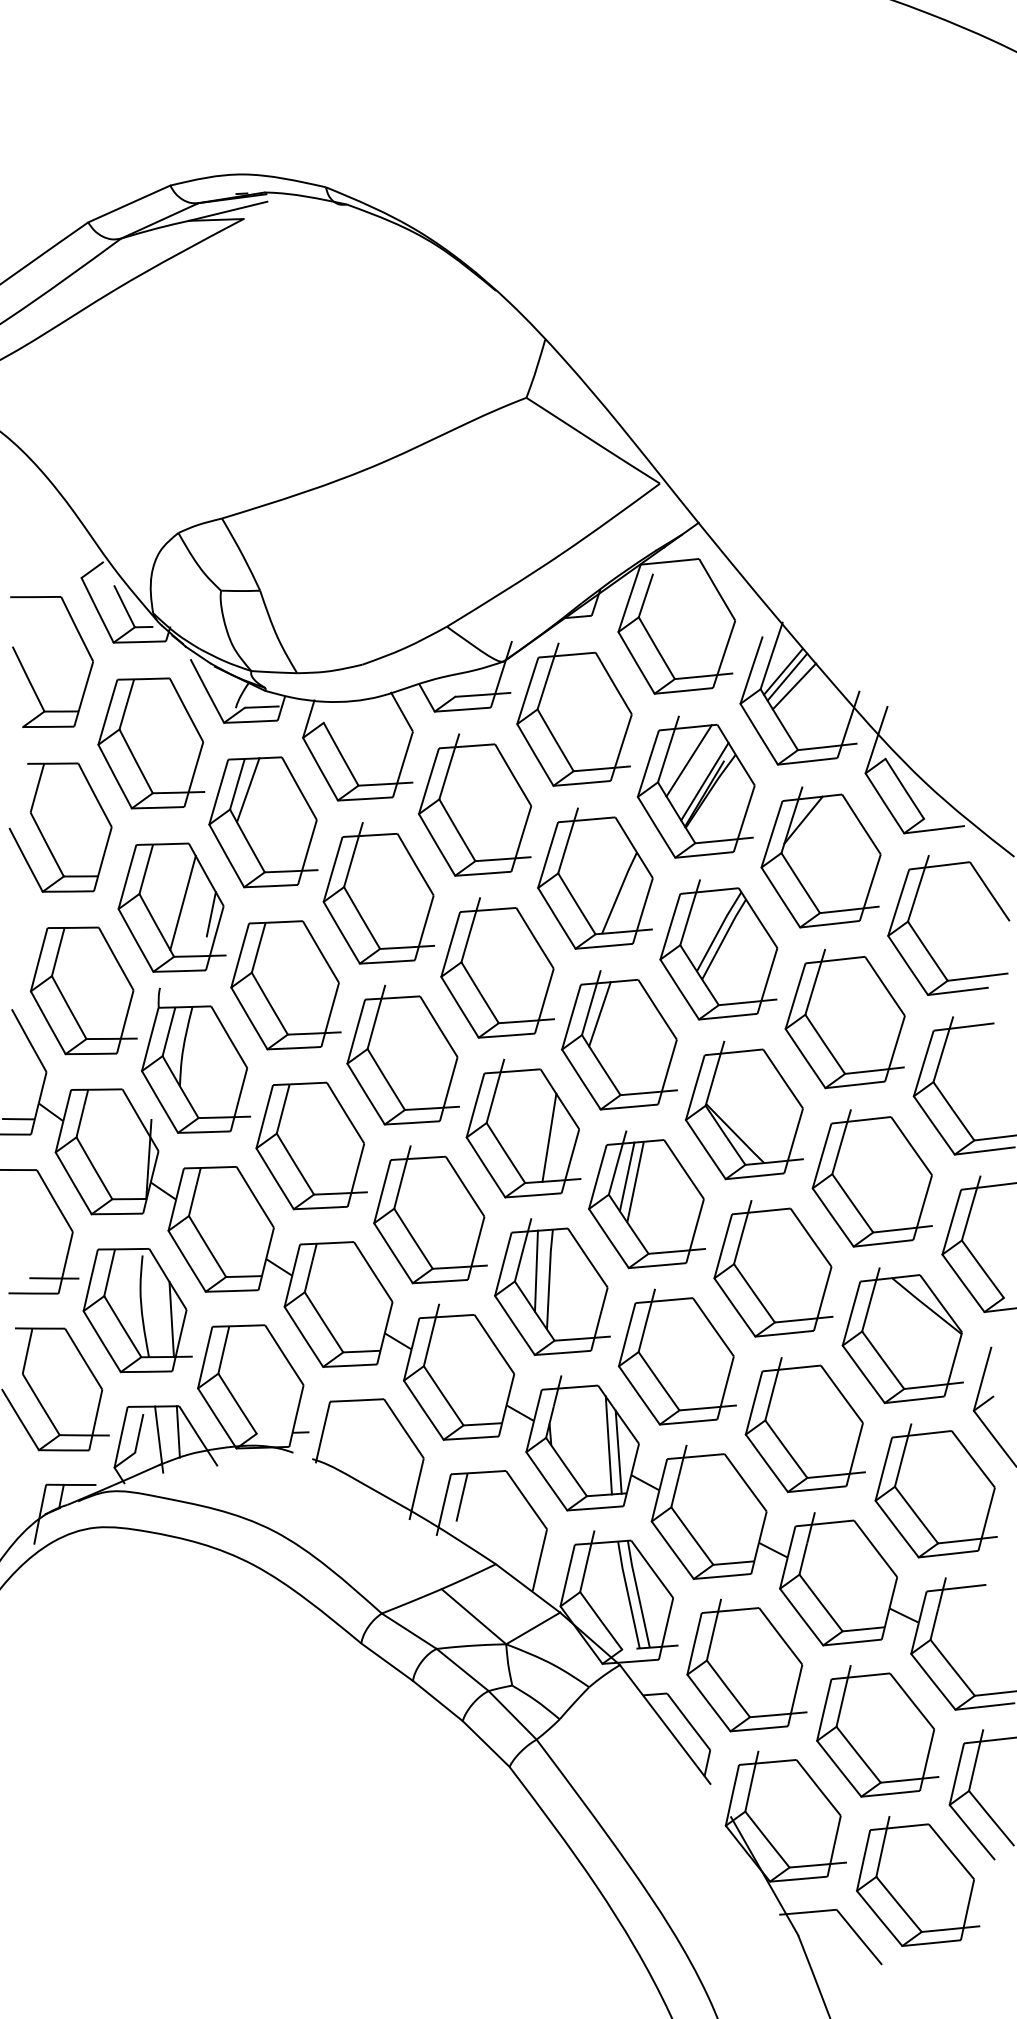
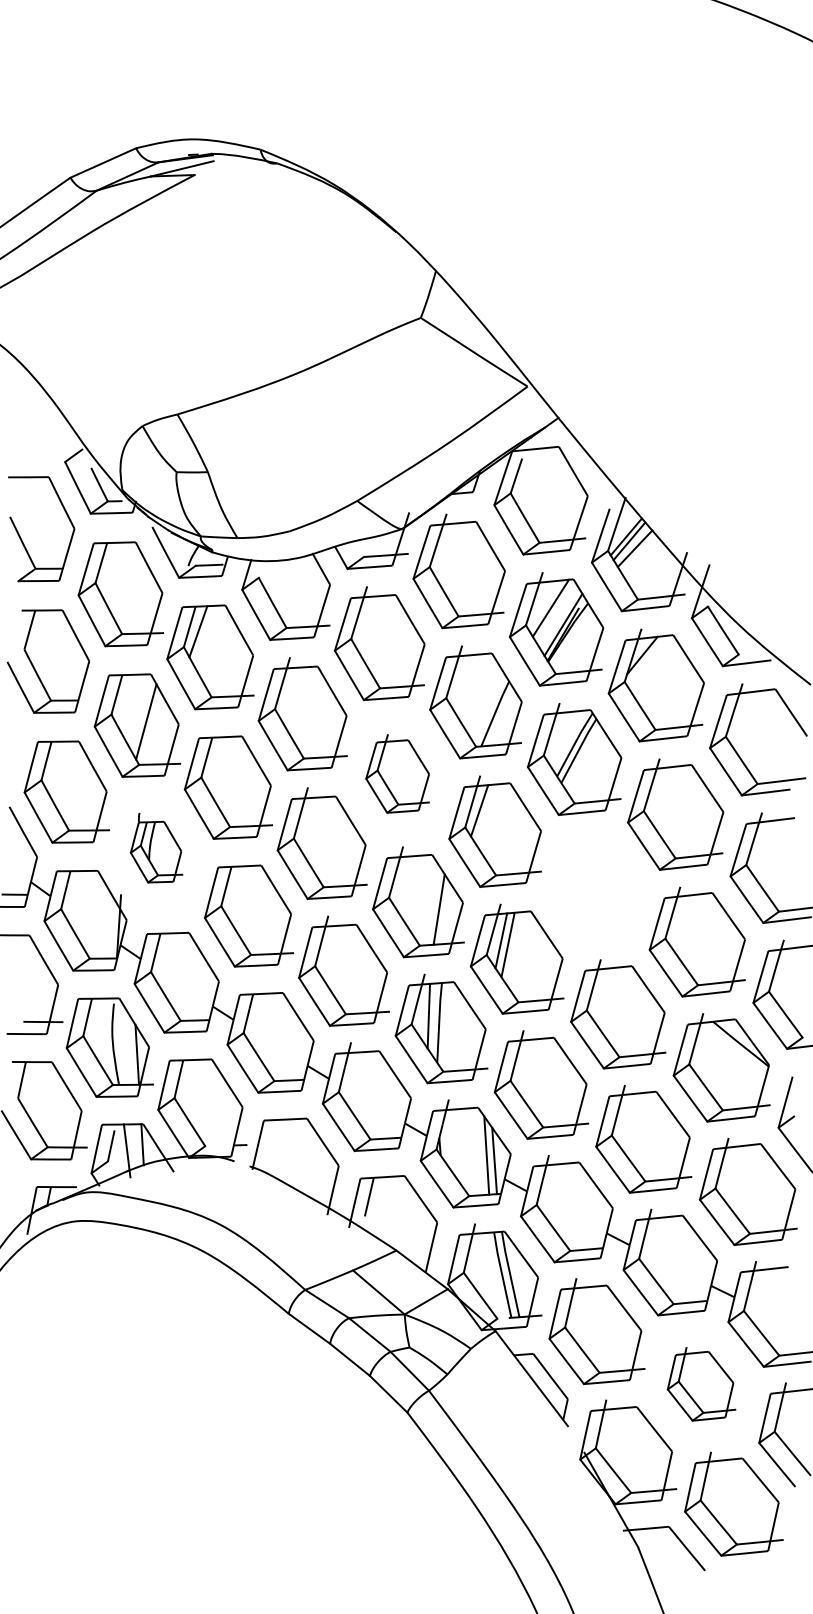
line: (210, 914) -> (168, 731), removed
part: (497, 967) -> (397, 773), size x0.7
part: (196, 1060) -> (157, 847), size x0.6
part: (743, 1110) -> (594, 887), removed
part: (877, 1731) -> (701, 1384), size x0.7

